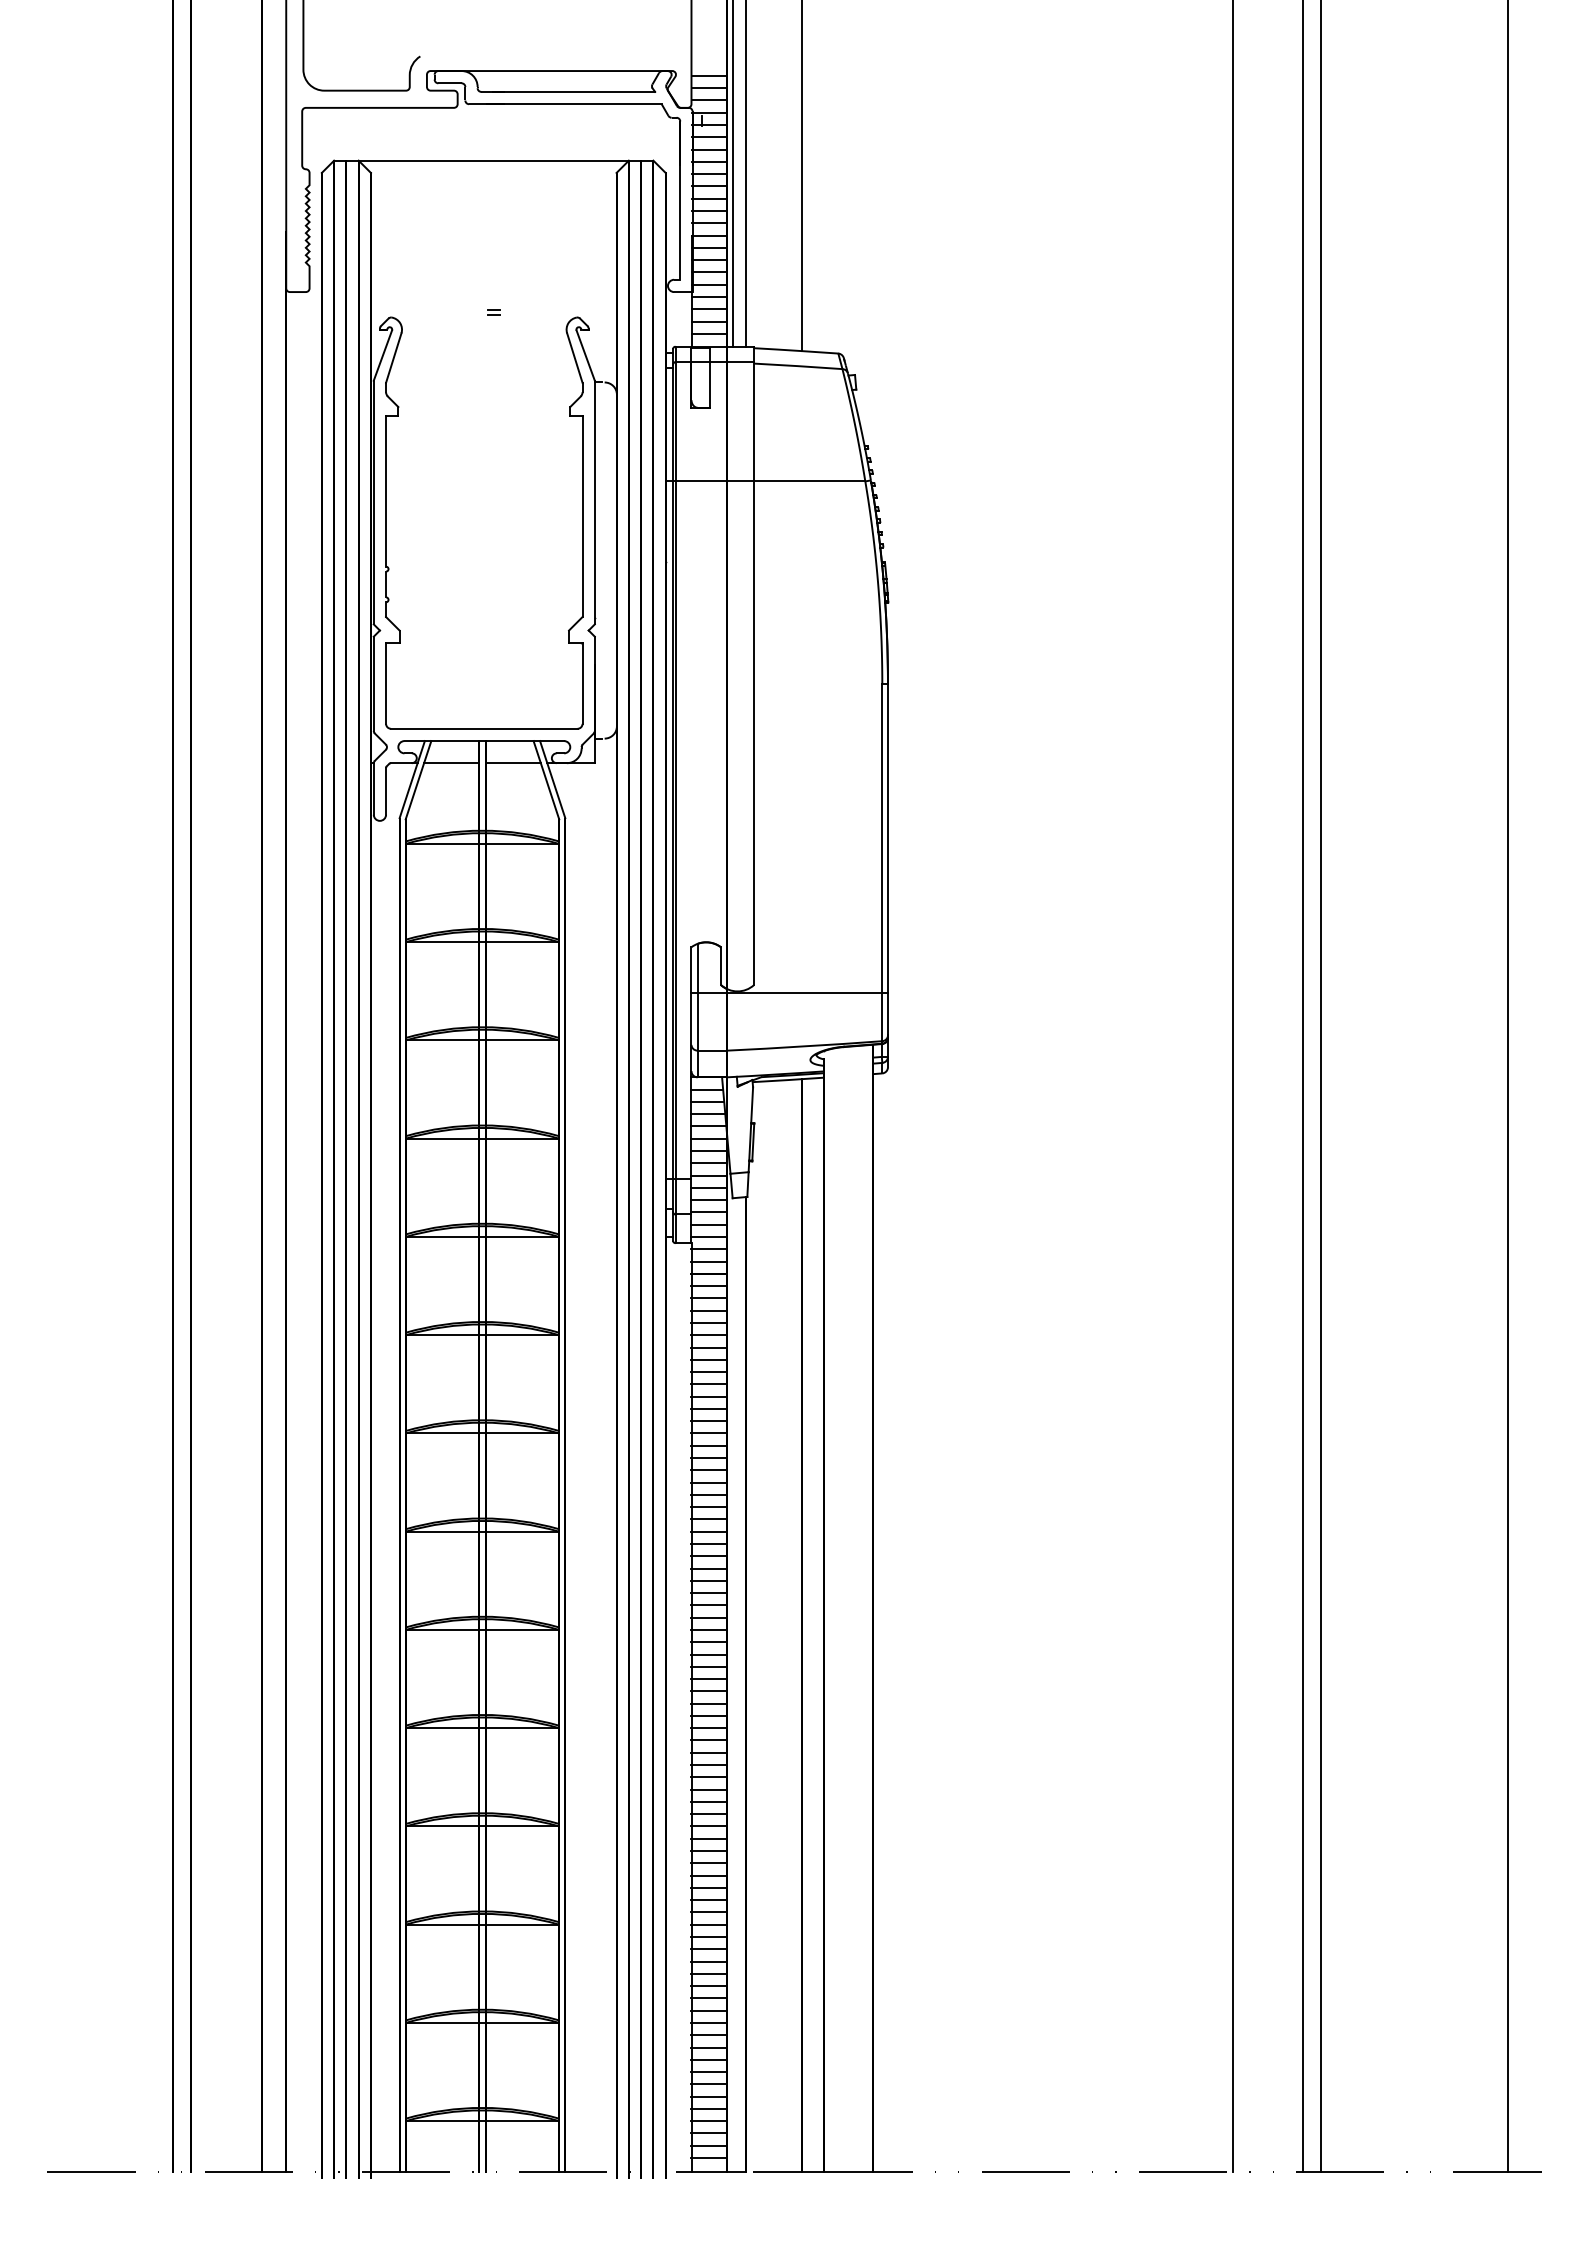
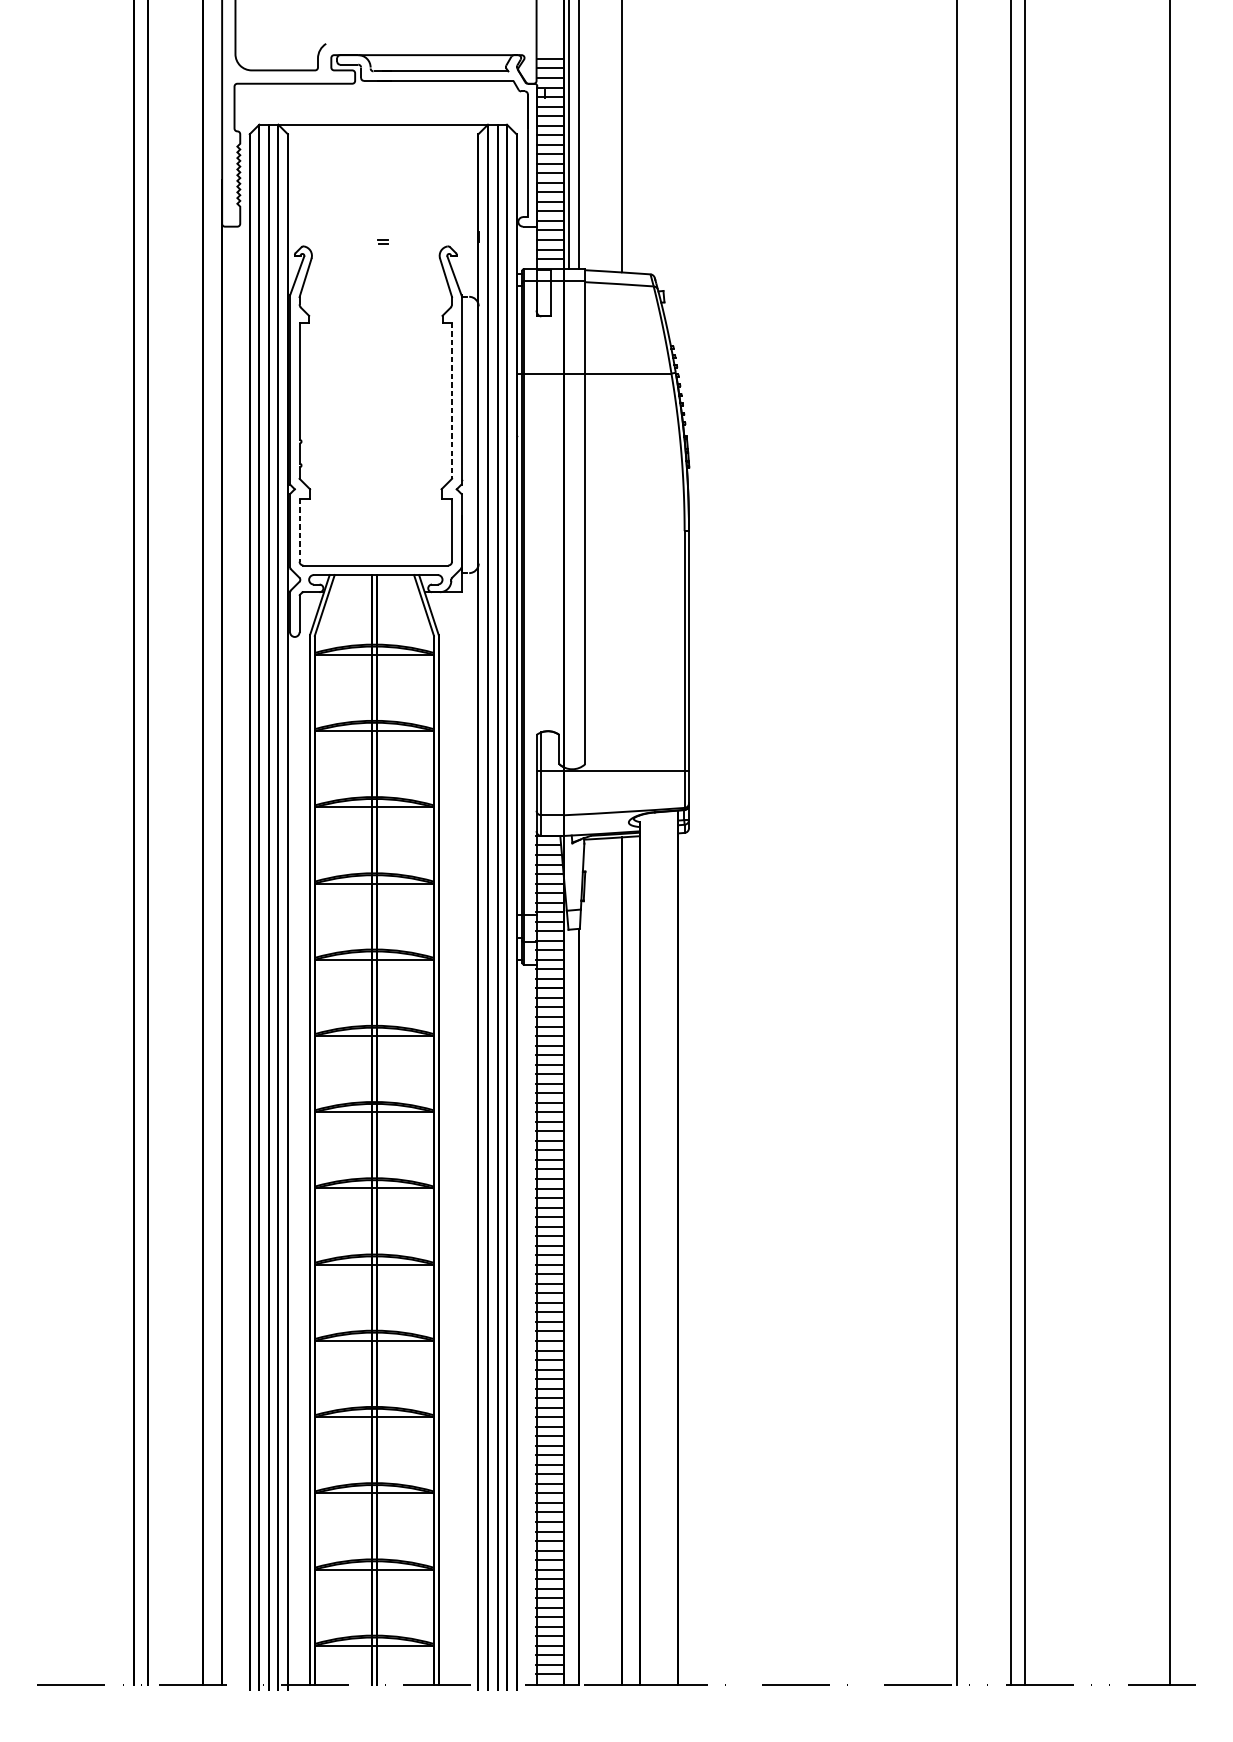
line: (582, 516) -> (452, 400), solid -> dashed
line: (386, 683) -> (299, 530), solid -> dashed
line: (451, 763) -> (350, 592), removed
line: (512, 763) -> (397, 592), removed

